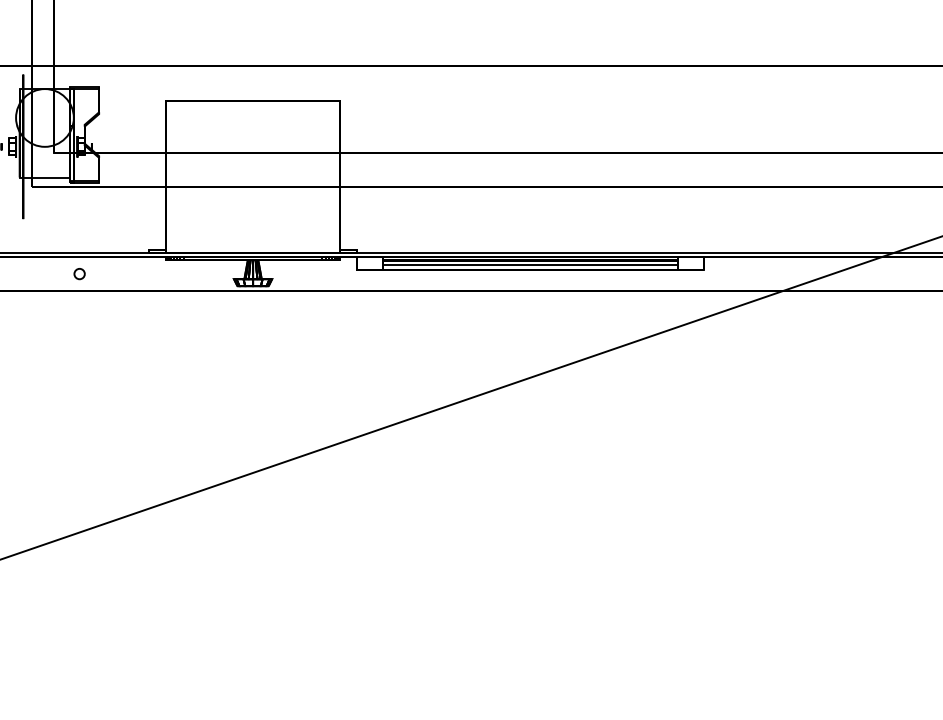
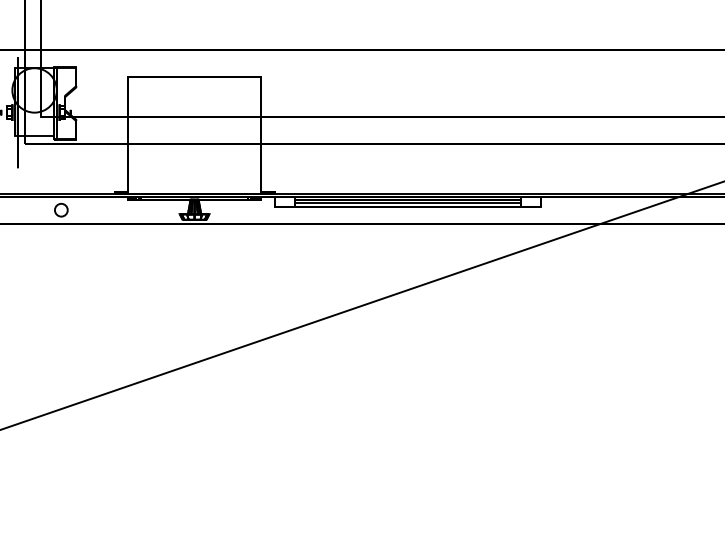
circle: (79, 274) -> (61, 210), size x1.6

